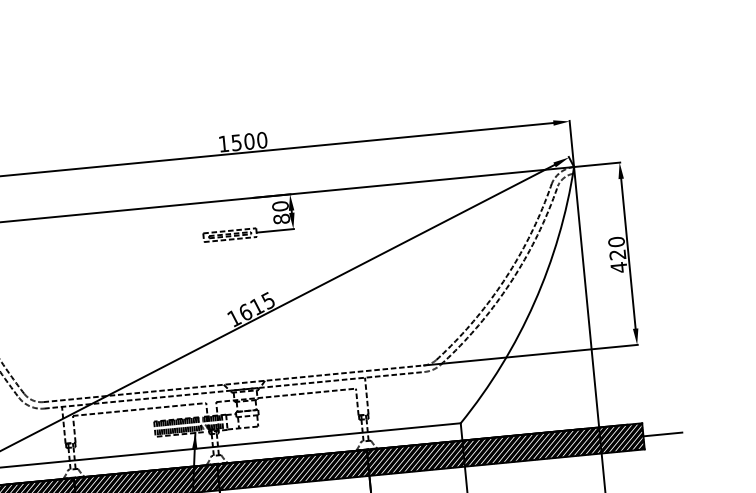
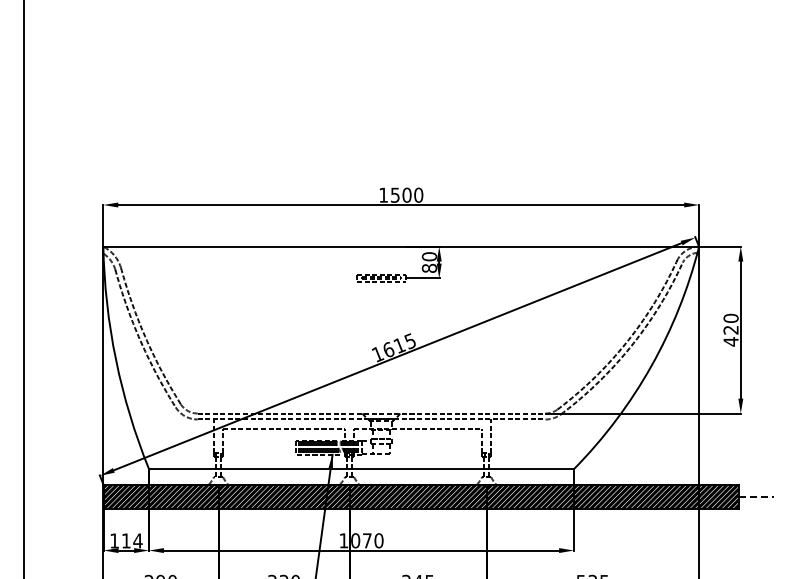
line: (663, 433) -> (756, 496), solid -> dashed

